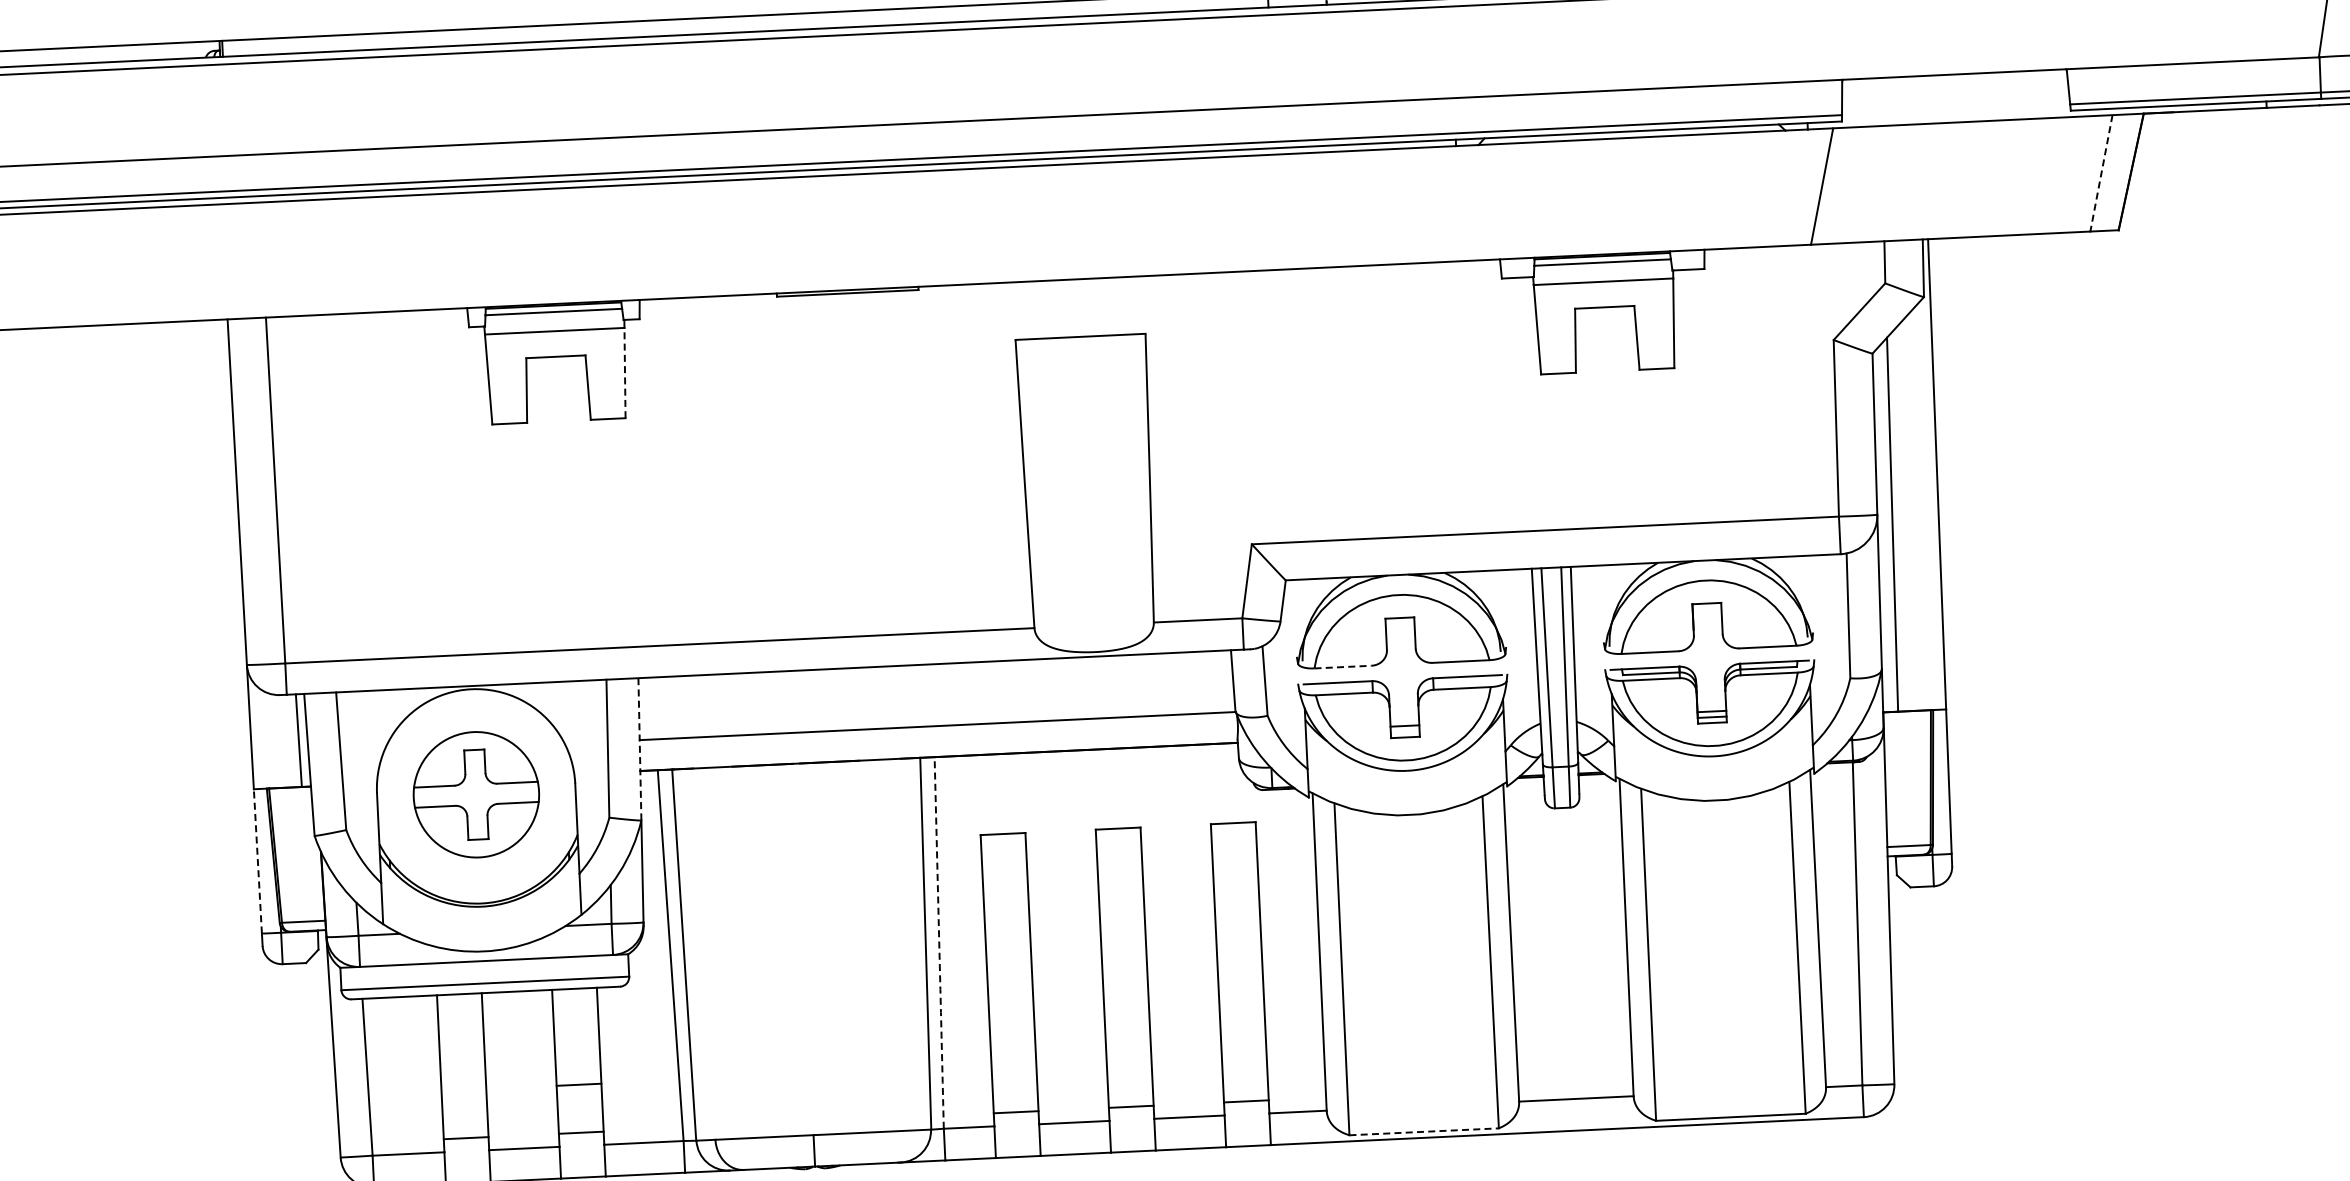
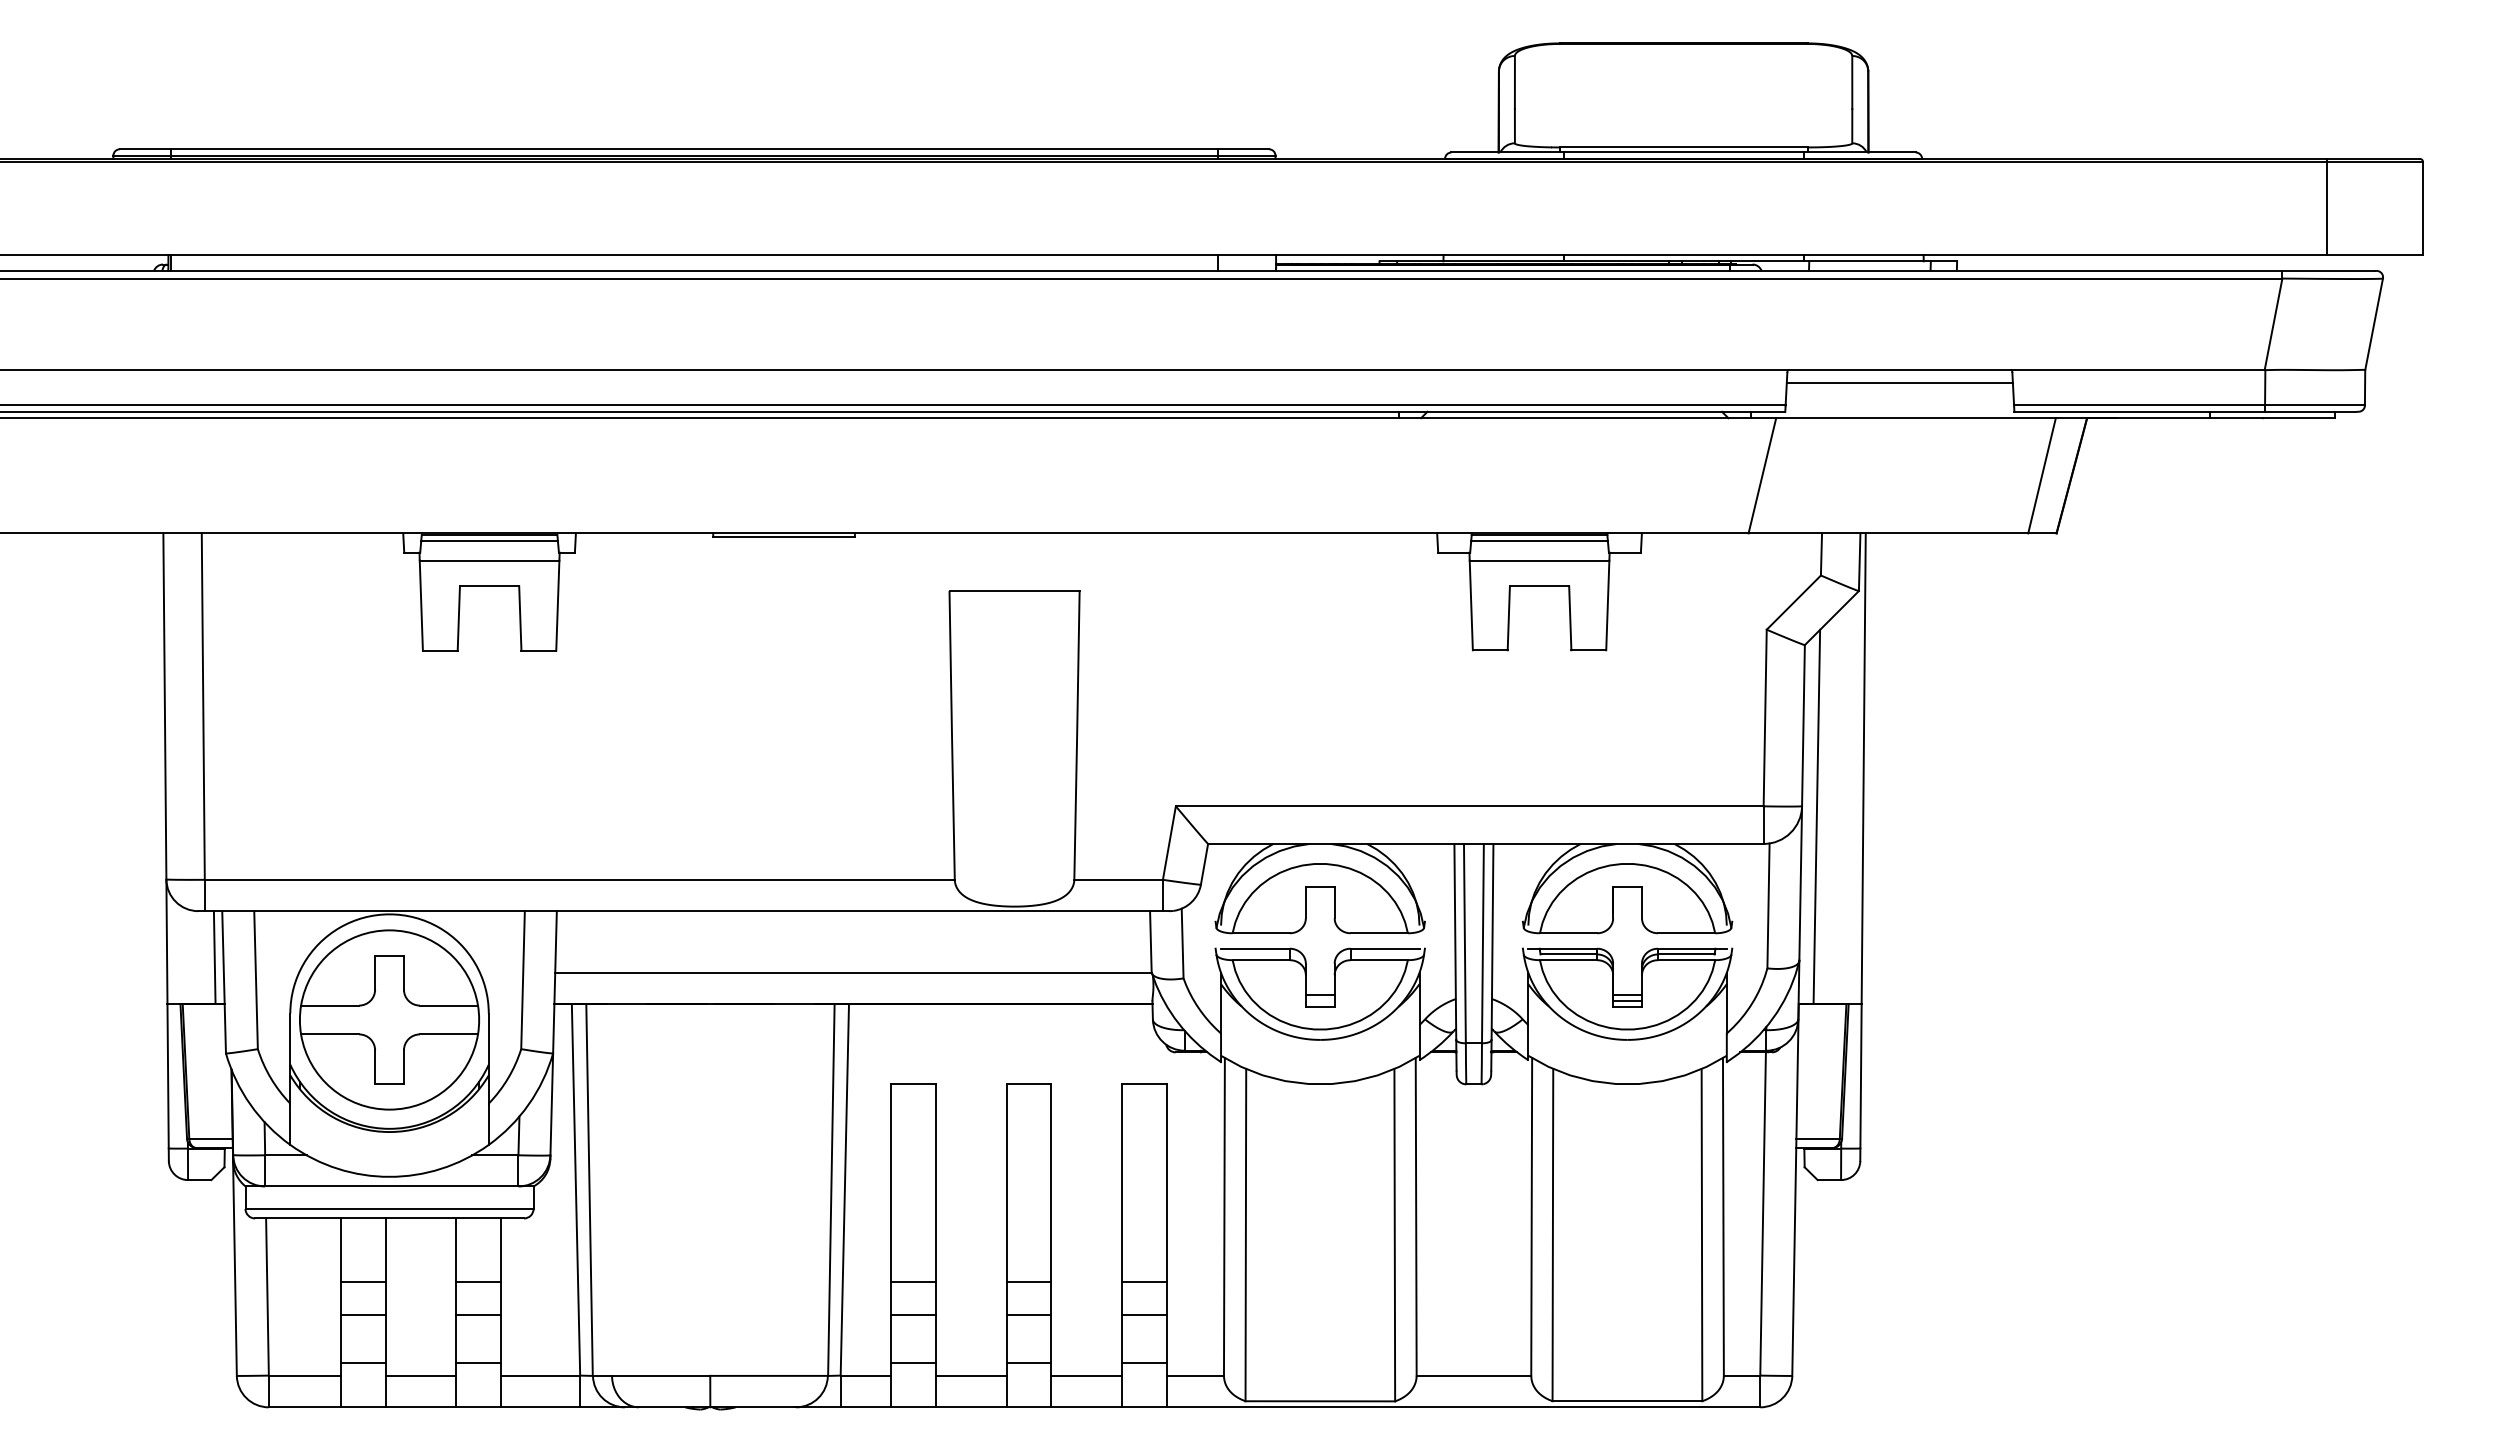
line: (1954, 86) -> (1899, 382), added
line: (2100, 174) -> (2041, 476), dashed -> solid
line: (624, 372) -> (557, 605), dashed -> solid
line: (1343, 667) -> (1261, 933), dashed -> solid
line: (639, 749) -> (554, 982), dashed -> solid
part: (476, 794) -> (389, 1019), size x1.43
line: (258, 860) -> (168, 1075), dashed -> solid
arc: (938, 942) -> (844, 1189), dashed -> solid
line: (1241, 1021) -> (1143, 1282), added
line: (1127, 1026) -> (1028, 1282), added
line: (1012, 1032) -> (913, 1282), added
line: (576, 1052) -> (477, 1282), added
line: (1243, 1053) -> (1143, 1314), added
line: (461, 1058) -> (362, 1282), added
line: (1128, 1058) -> (1028, 1314), added
line: (1013, 1064) -> (913, 1314), added
line: (463, 1090) -> (362, 1314), added
line: (1424, 1132) -> (1320, 1401), dashed -> solid

